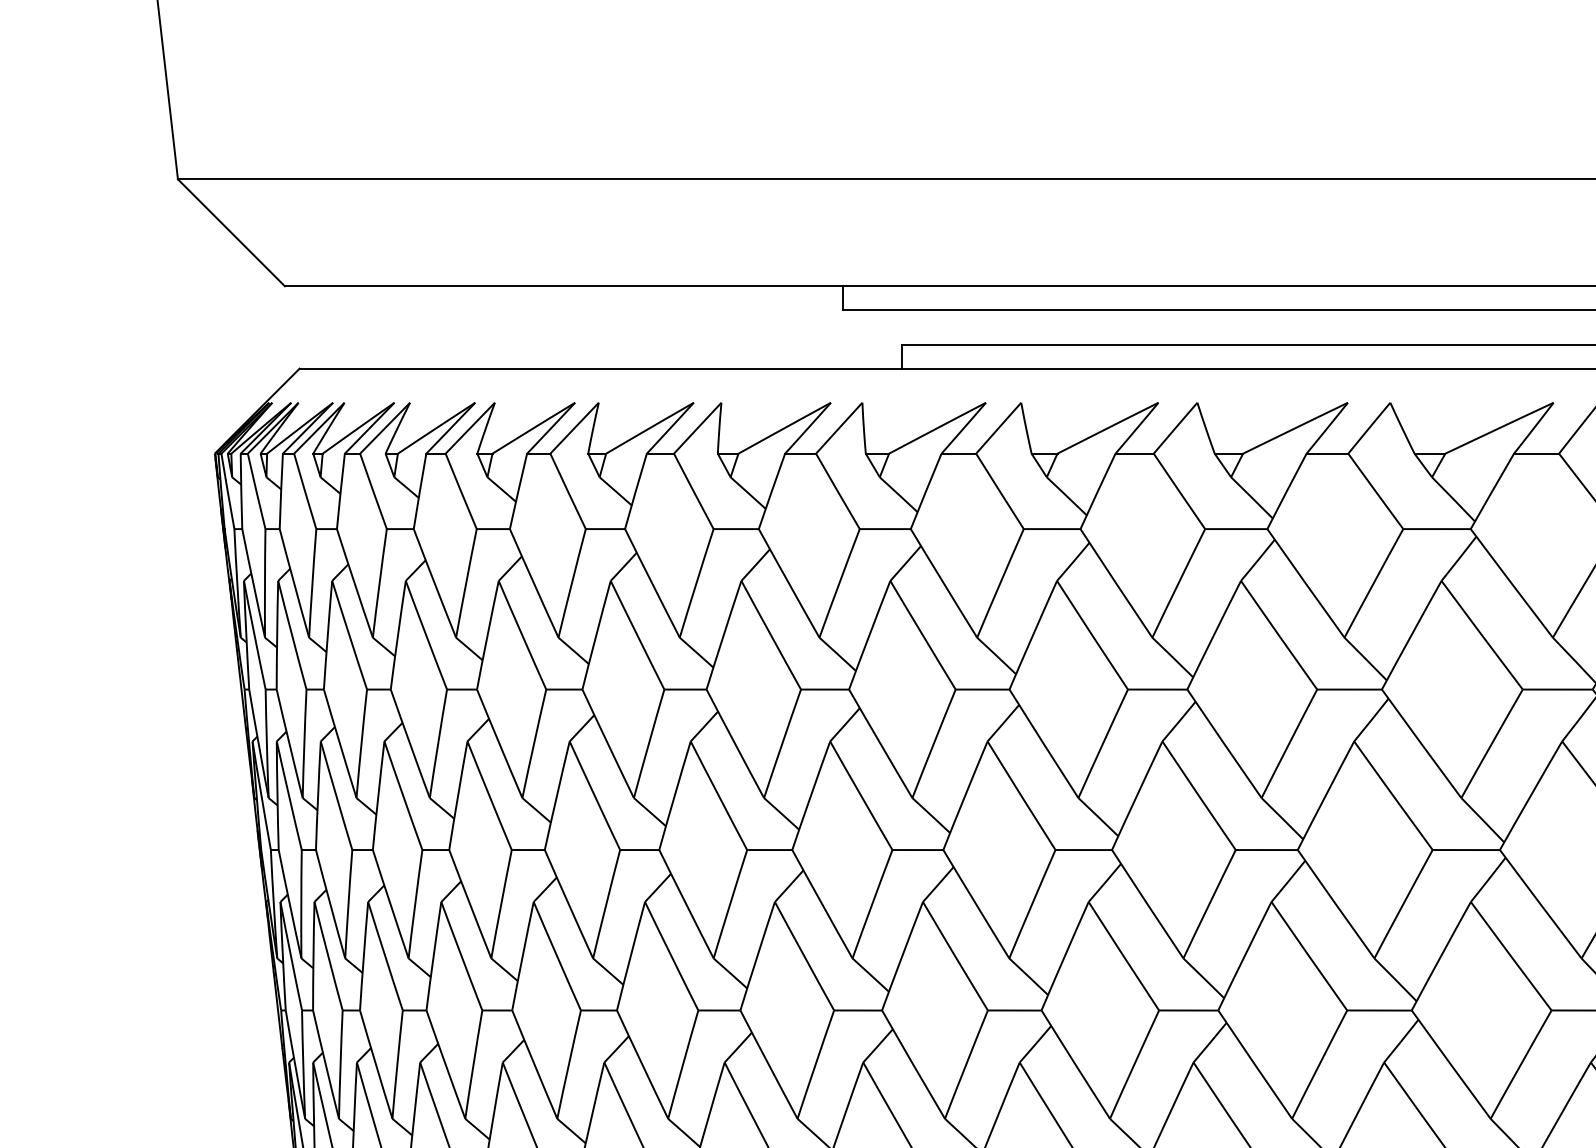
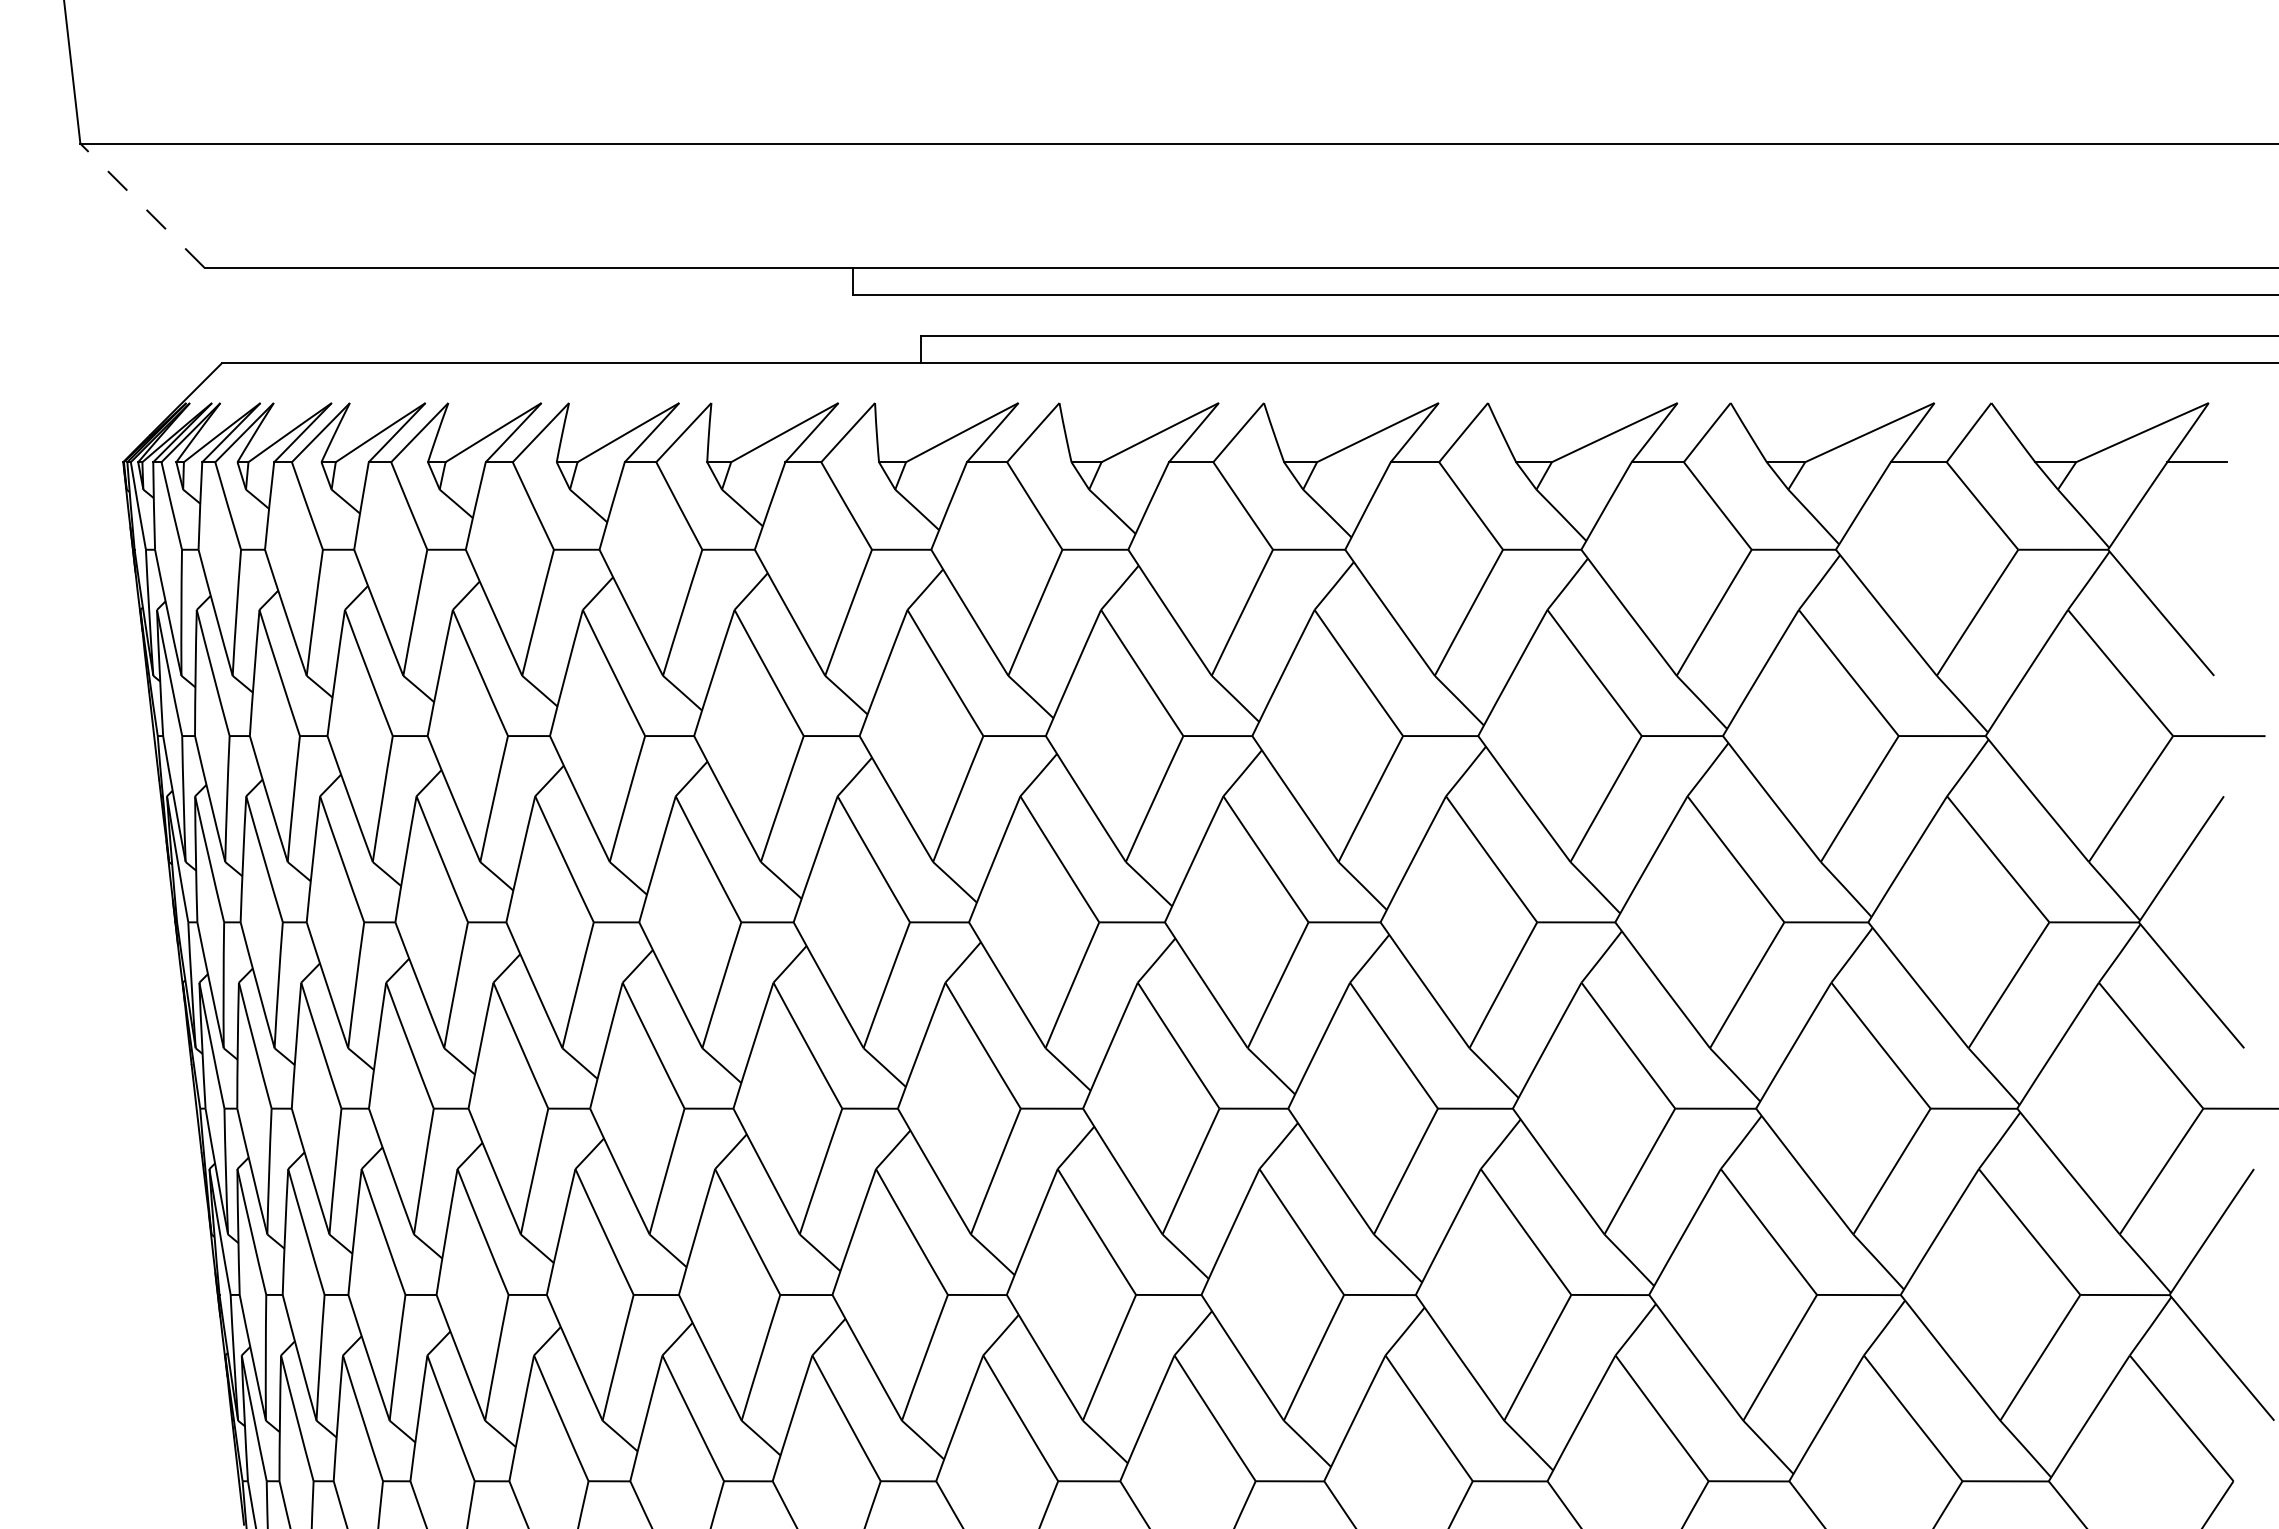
line: (231, 232) -> (142, 205), solid -> dashed

